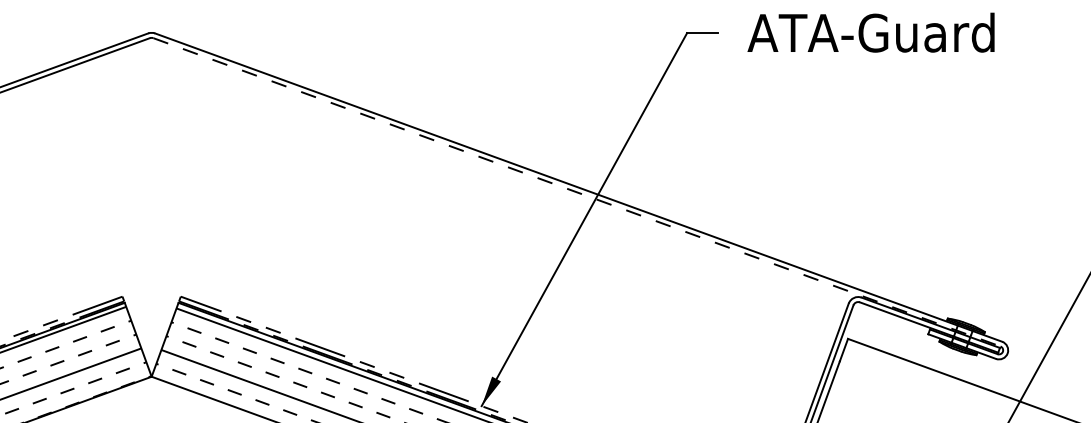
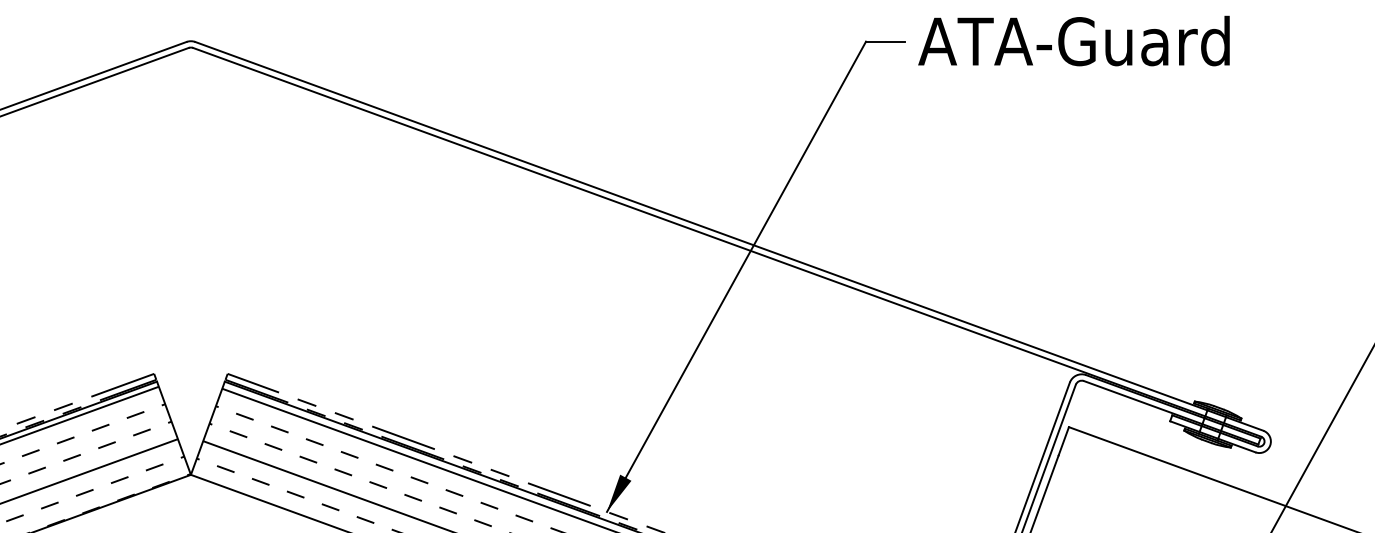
text: (870, 32) -> (1073, 40), moved
line: (577, 192) -> (727, 242), dashed -> solid

